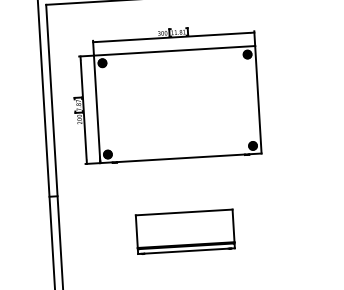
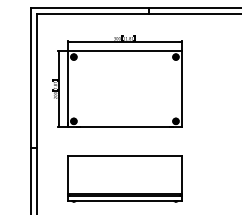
part: (184, 231) -> (124, 178), size x1.67

